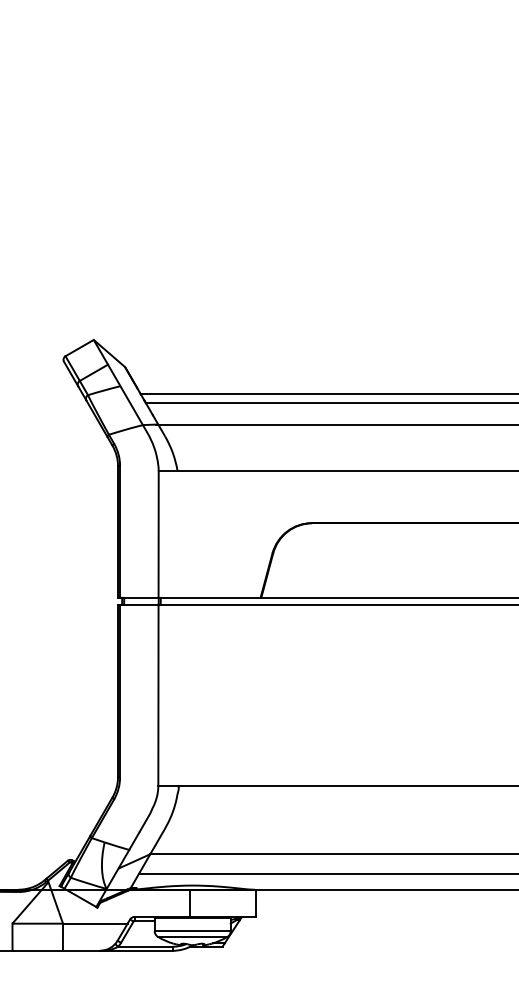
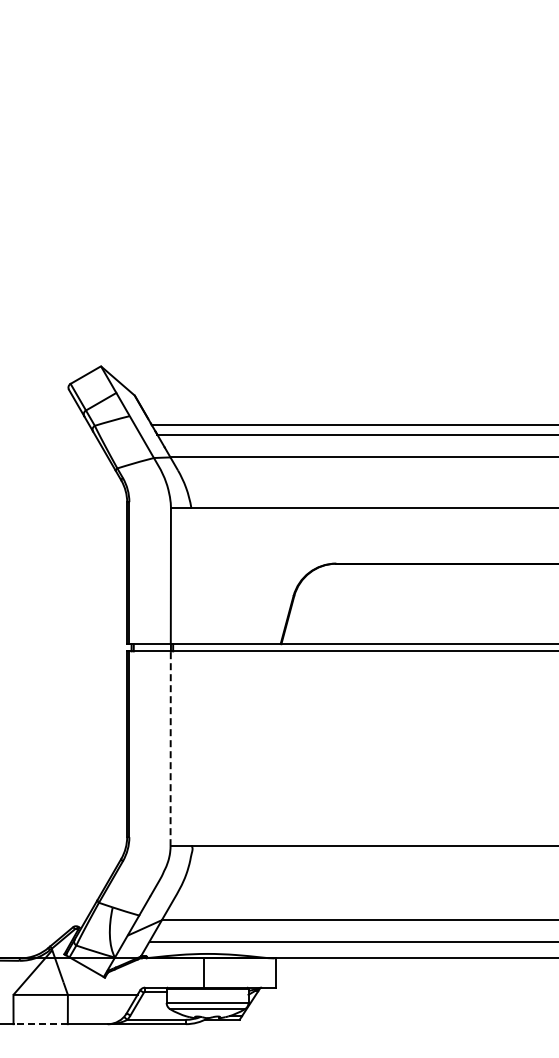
line: (158, 694) -> (170, 748), solid -> dashed
line: (37, 951) -> (40, 1024), solid -> dashed

